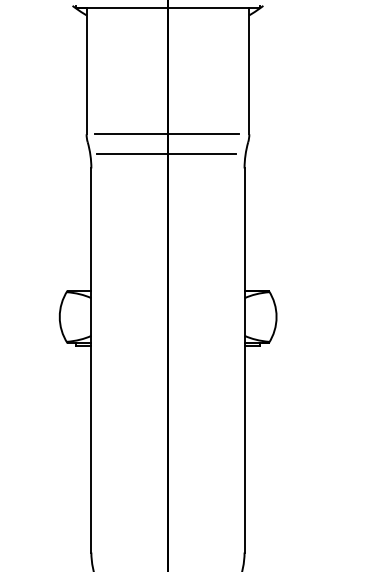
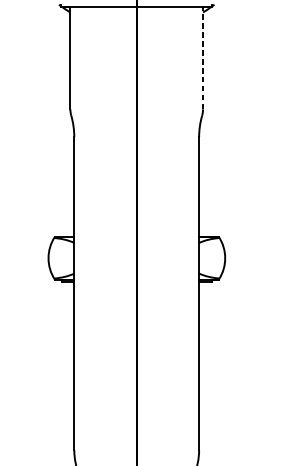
line: (249, 70) -> (203, 57), solid -> dashed
line: (166, 134) -> (135, 109), removed
line: (166, 153) -> (135, 125), removed

